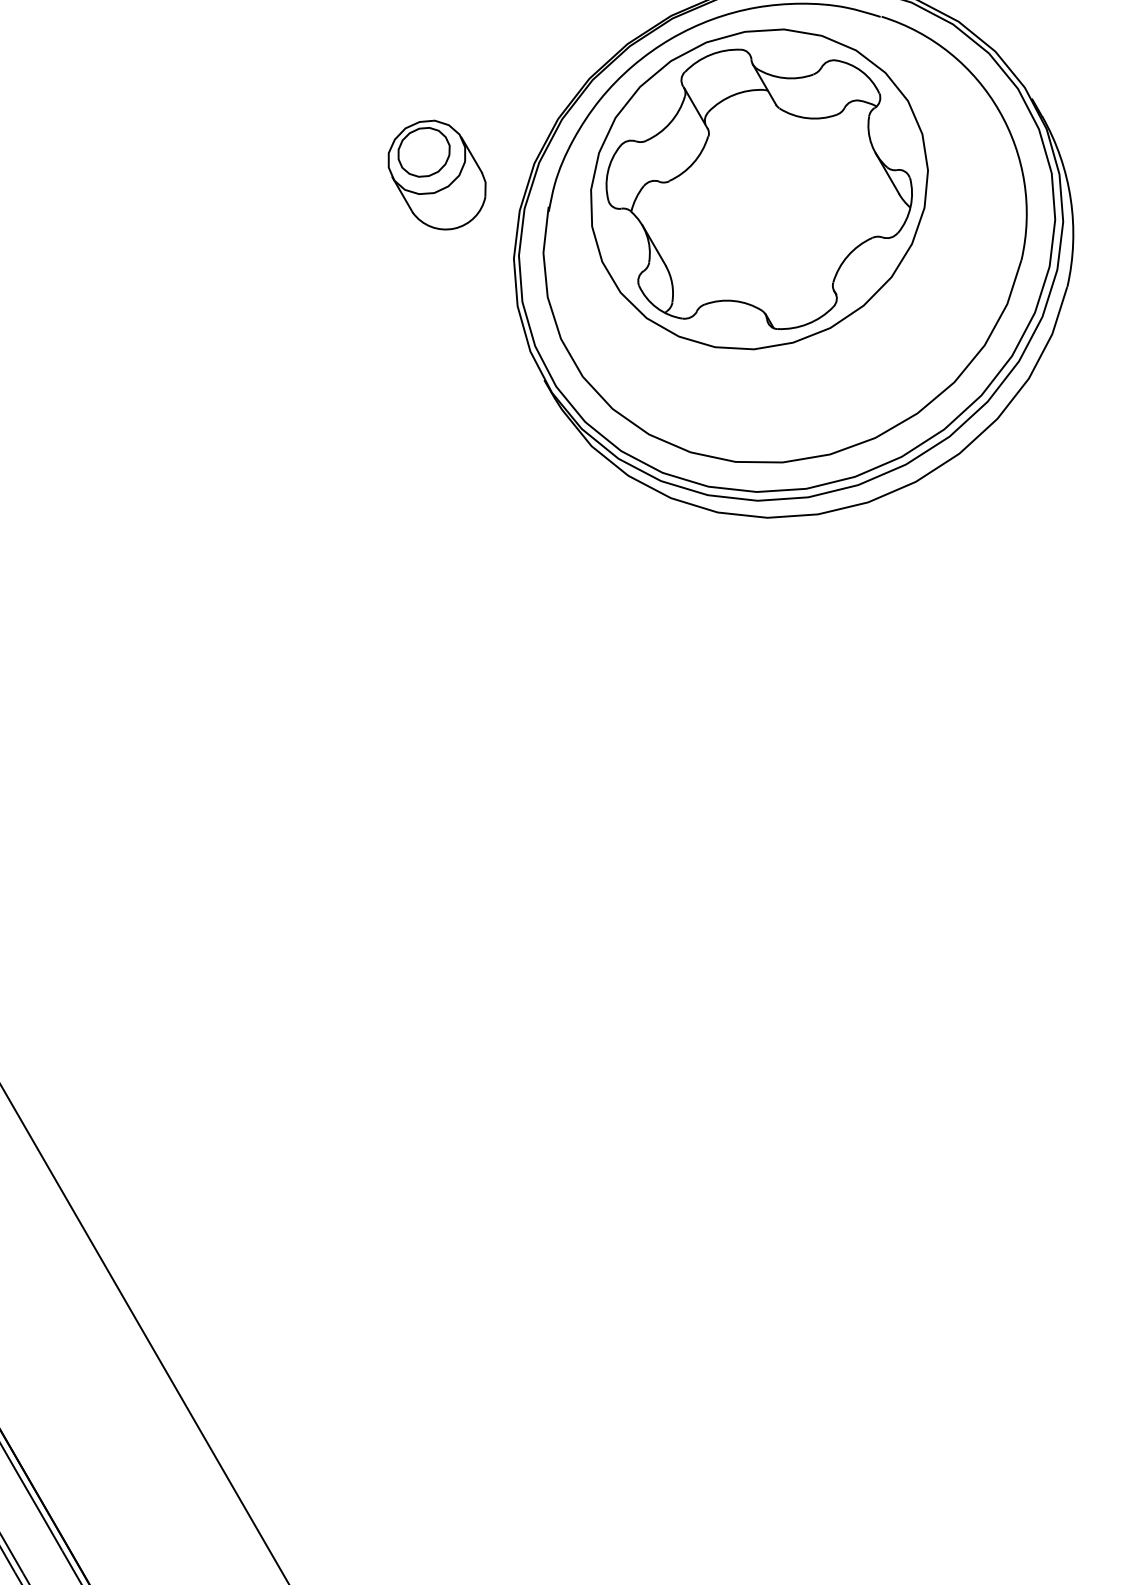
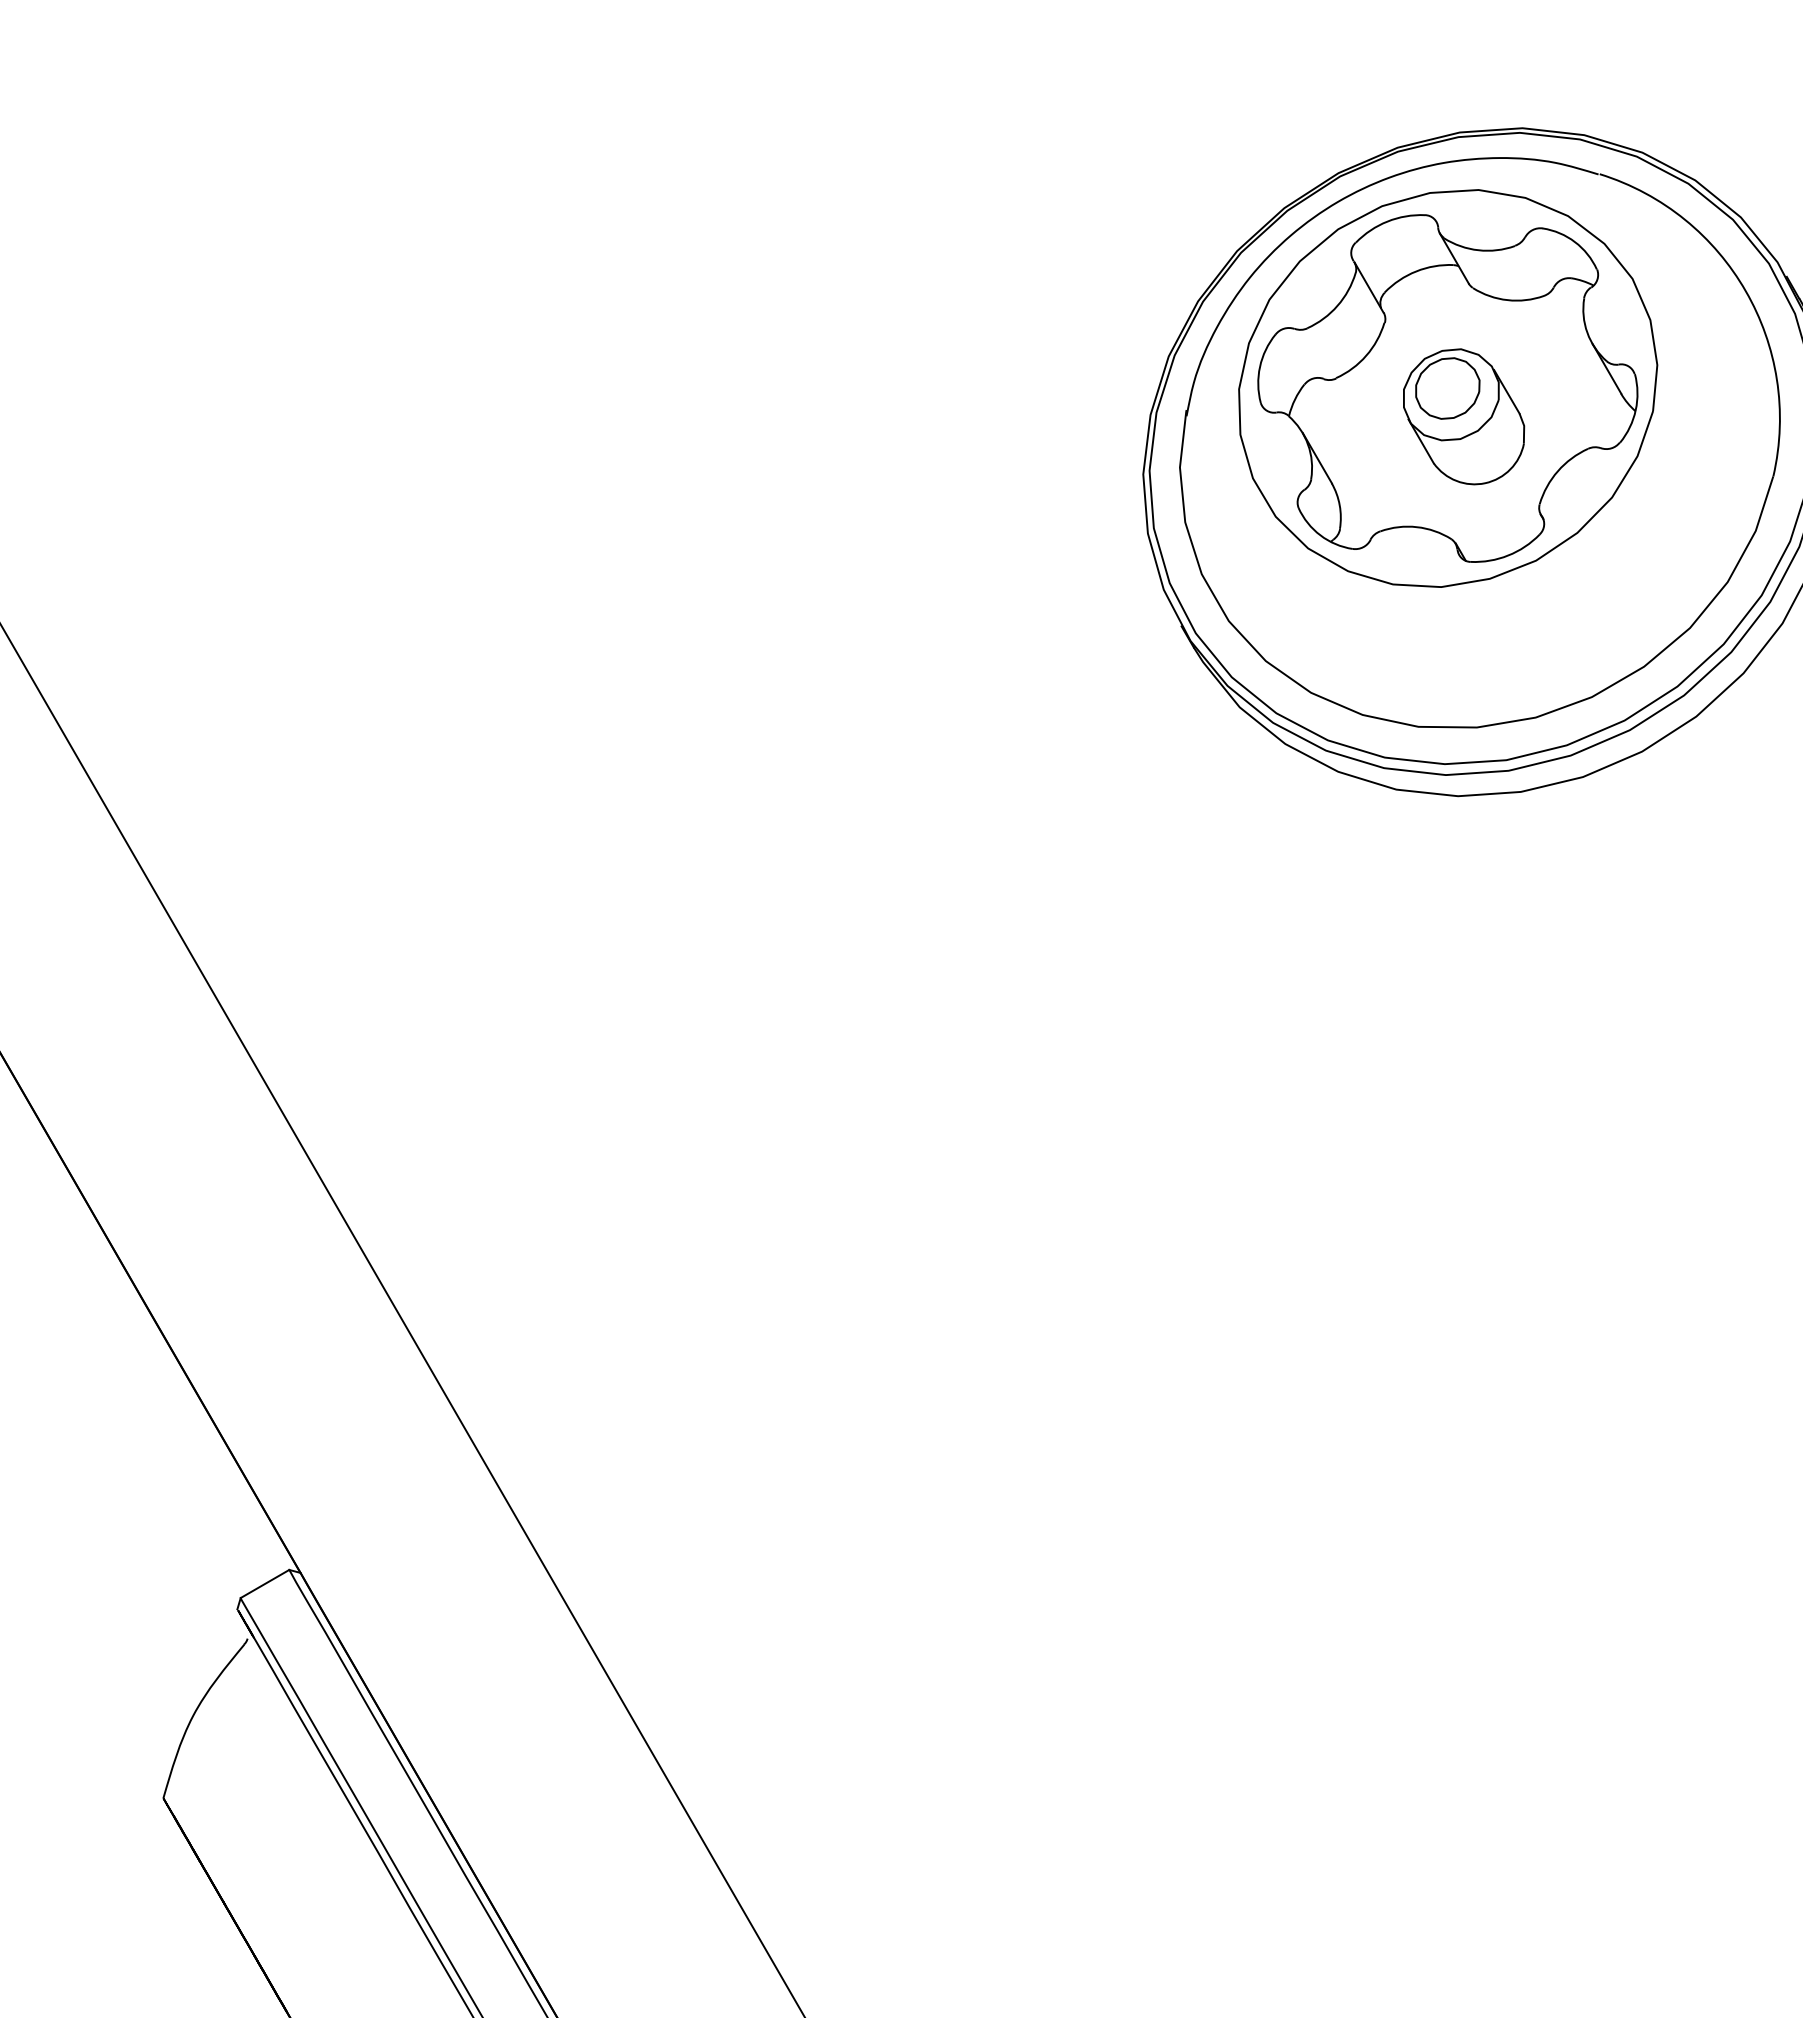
part: (437, 174) -> (1464, 416), moved

